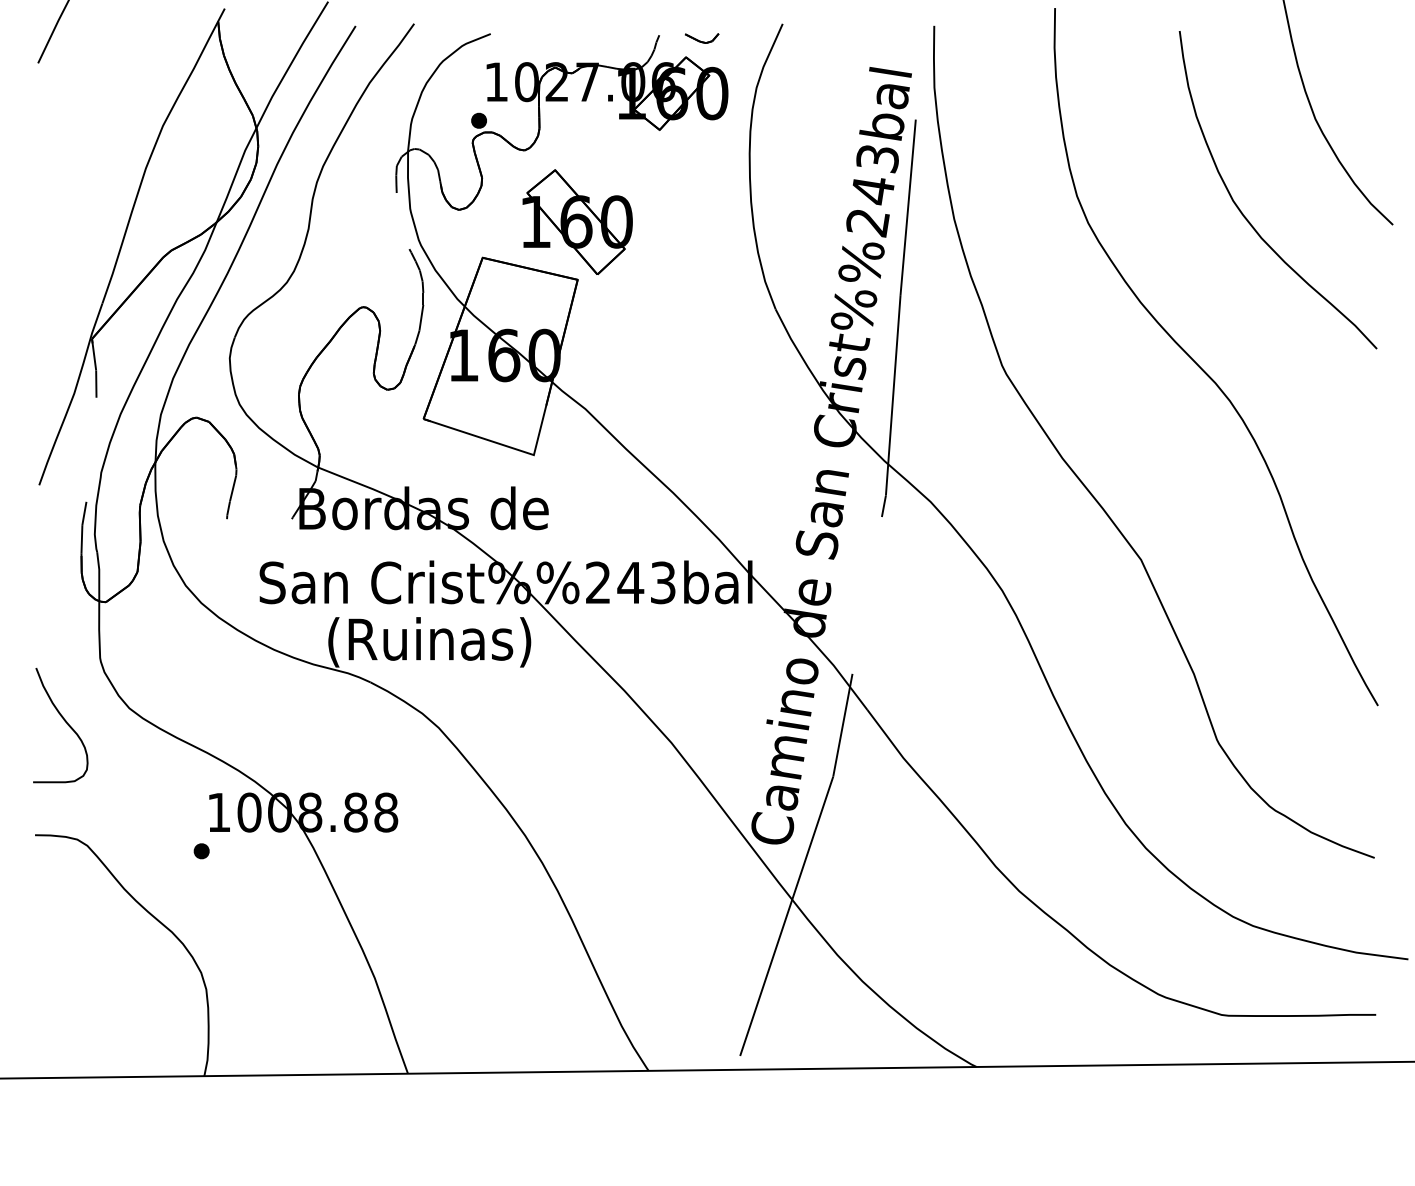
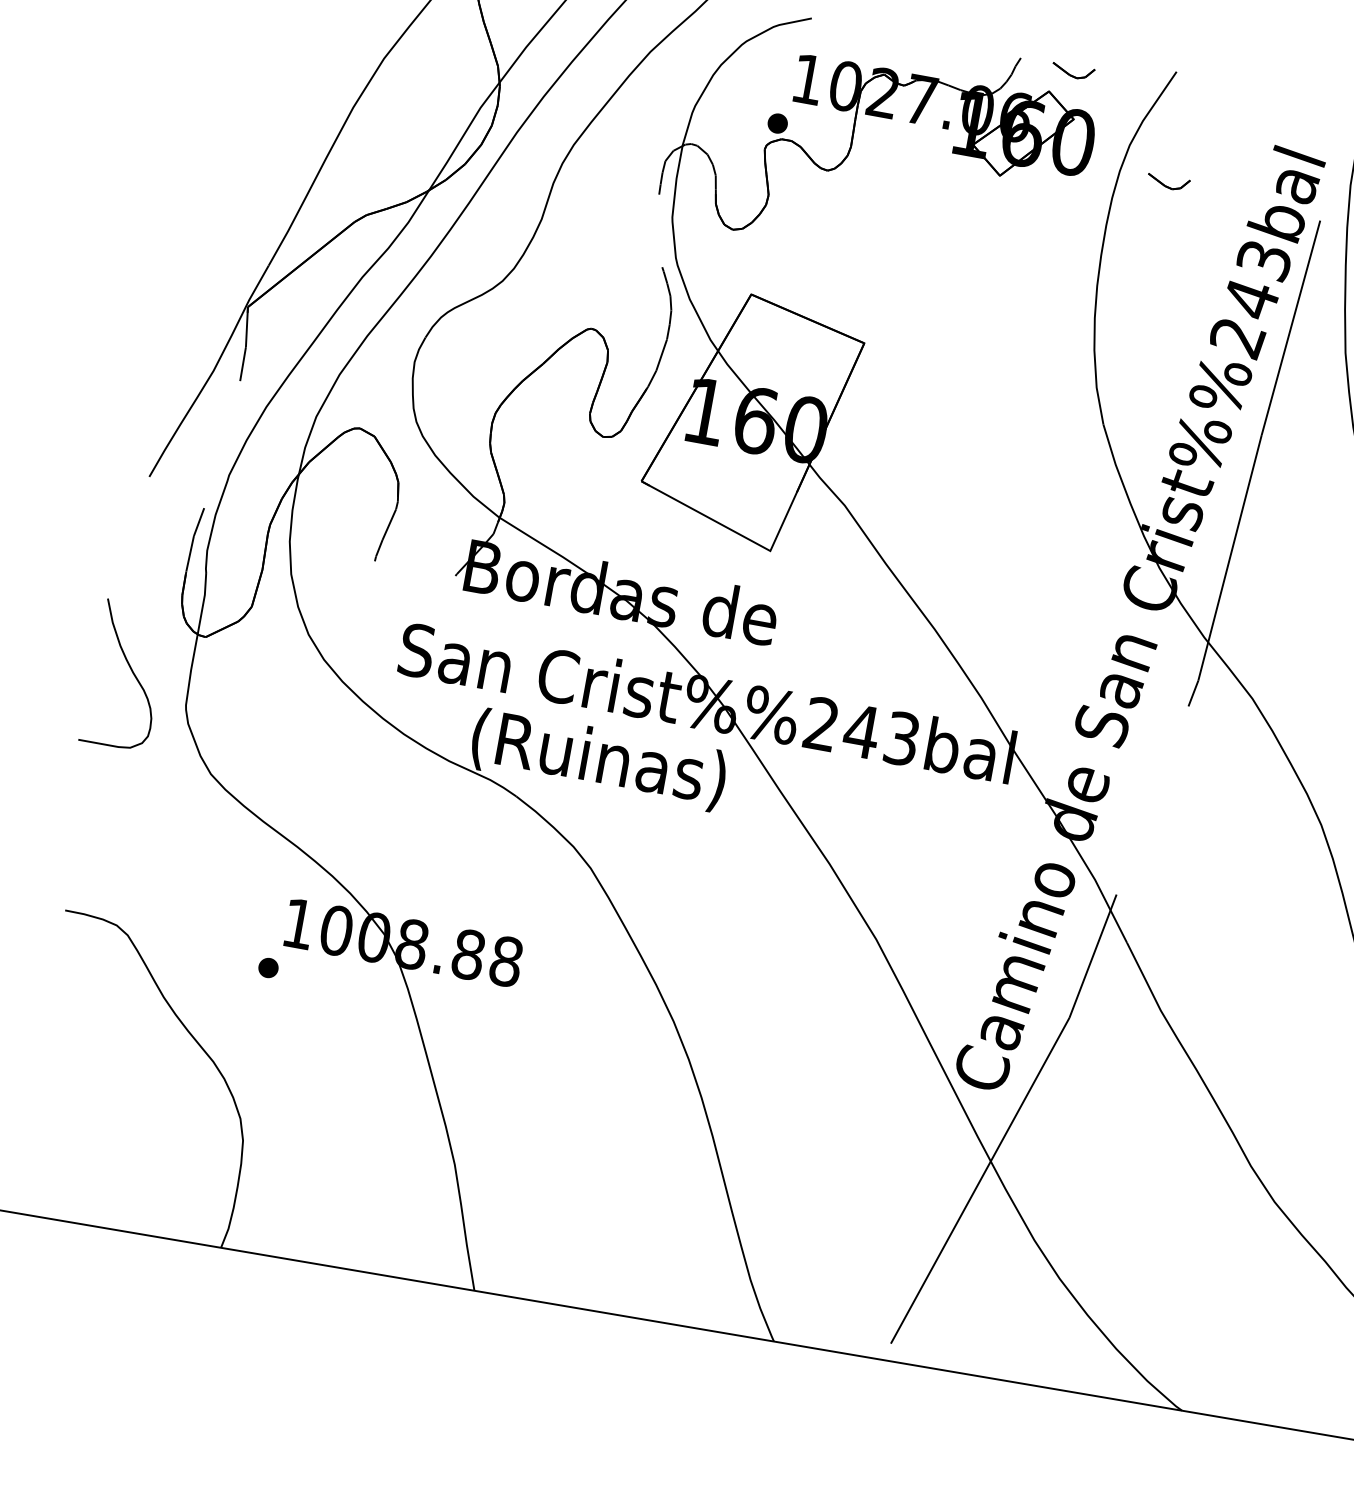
part: (792, 111) -> (1168, 182), added
part: (577, 222) -> (876, 272), removed
curve: (64, 721) -> (131, 671), moved

